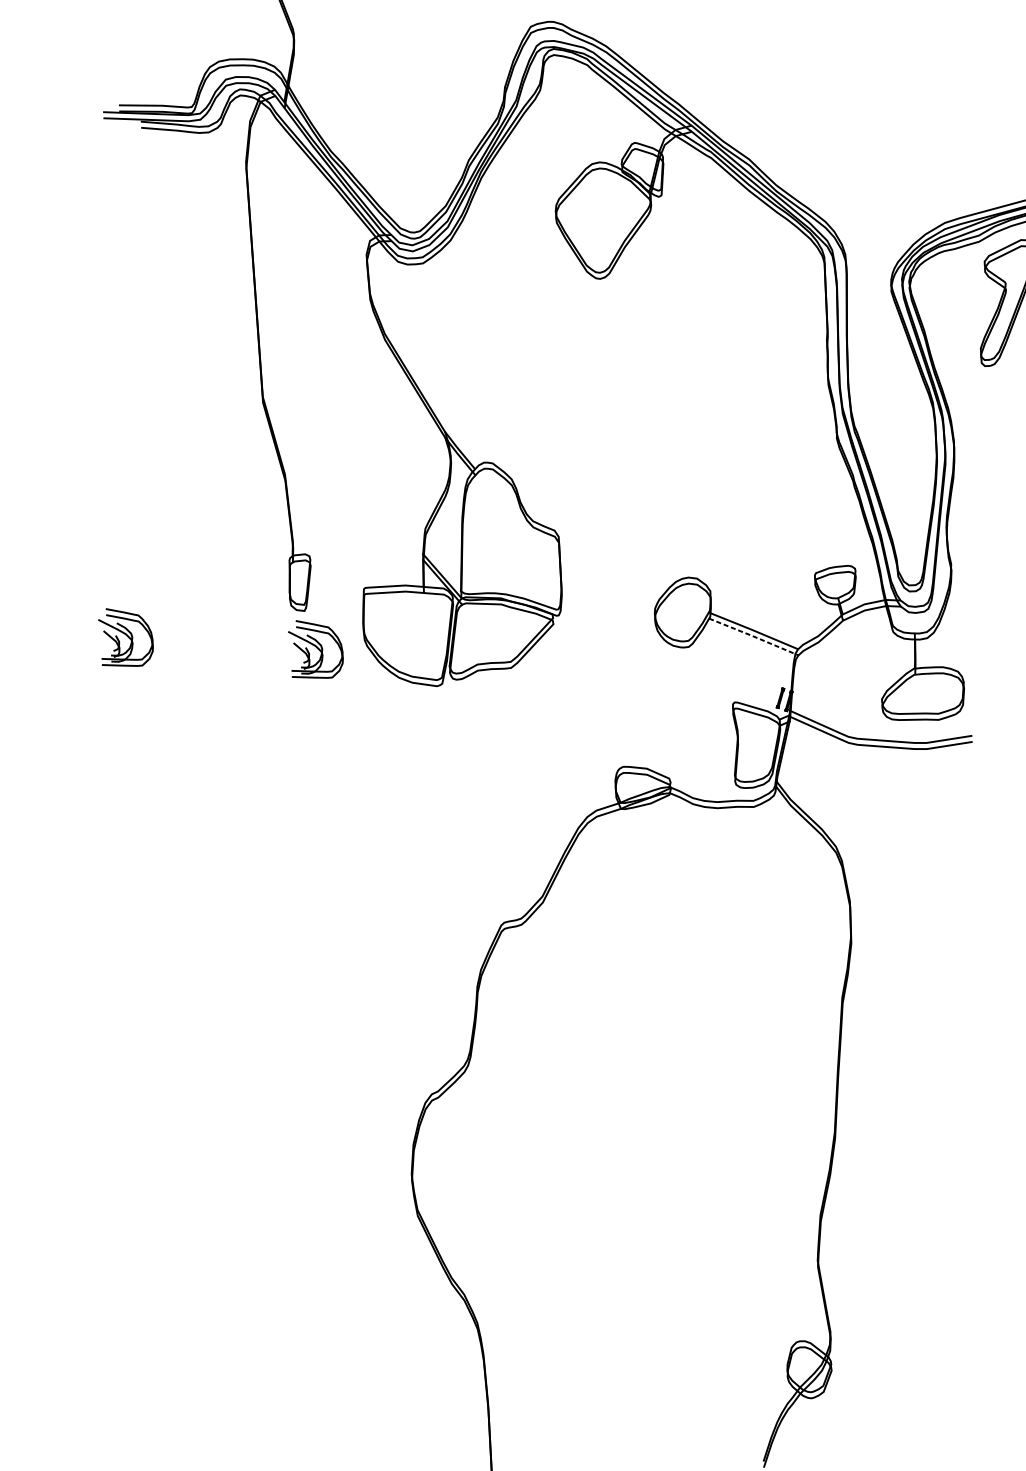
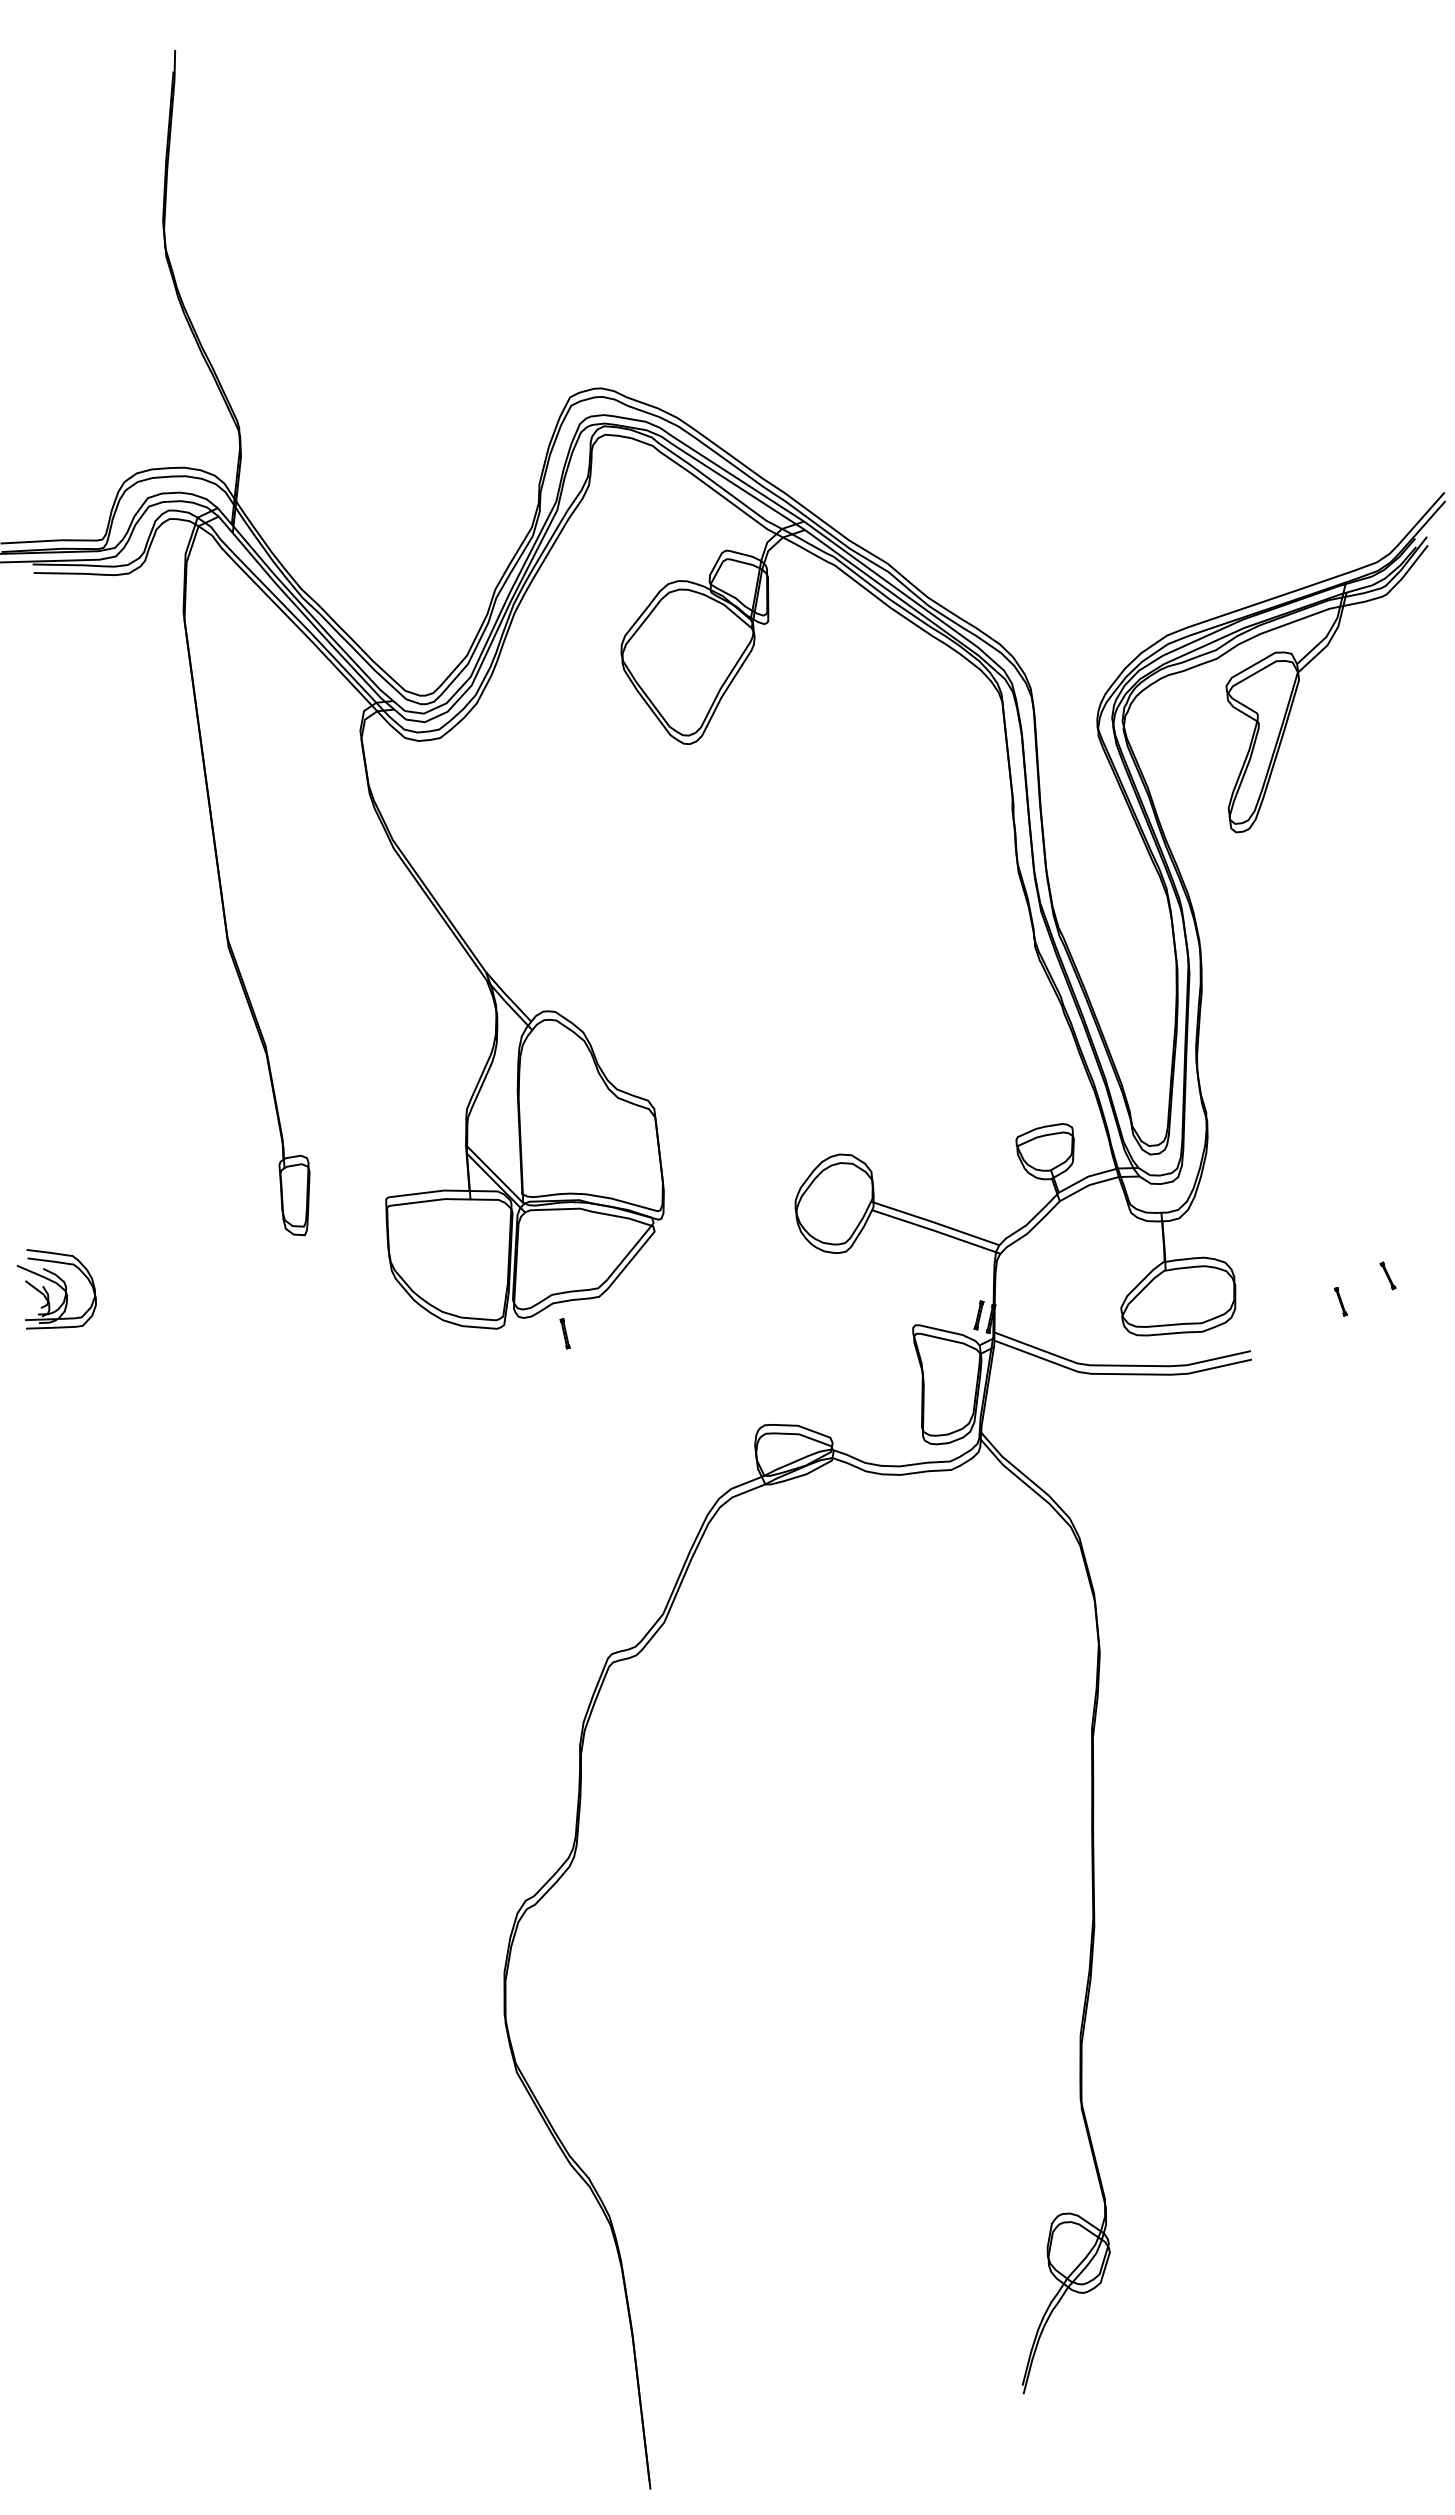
line: (753, 636) -> (936, 1231), dashed -> solid
part: (315, 650) -> (323, 1289), removed
part: (484, 692) -> (564, 1333), added

